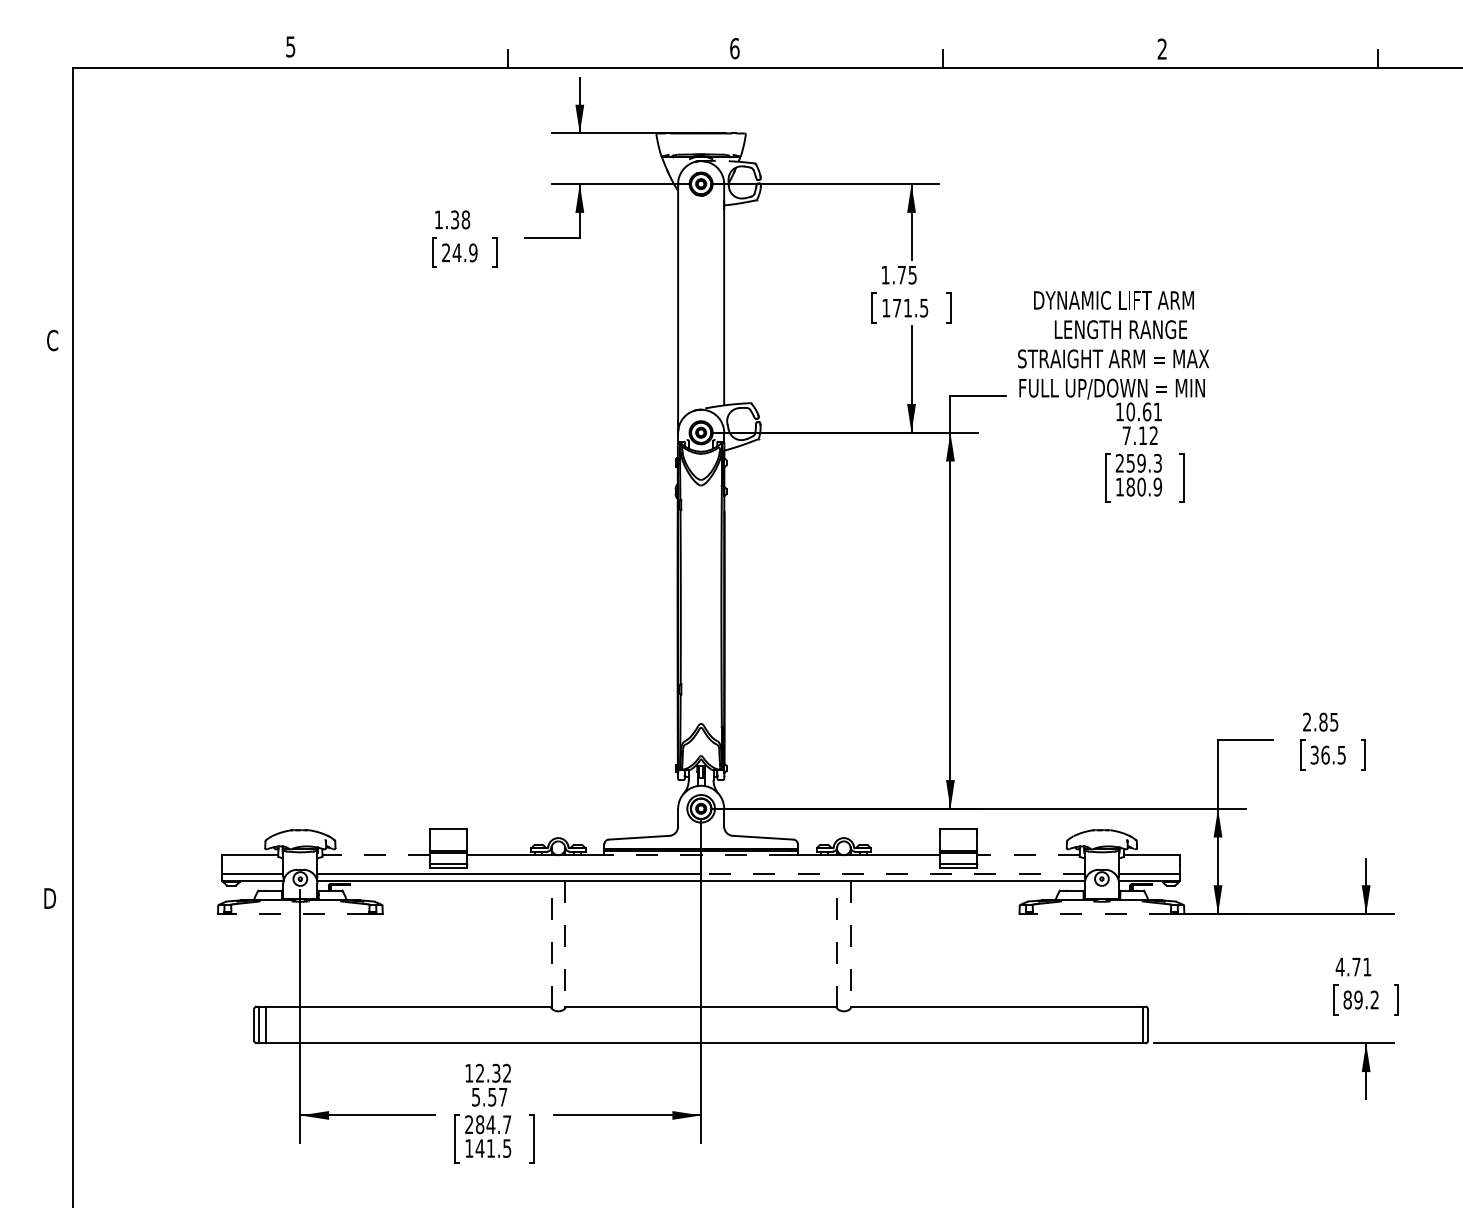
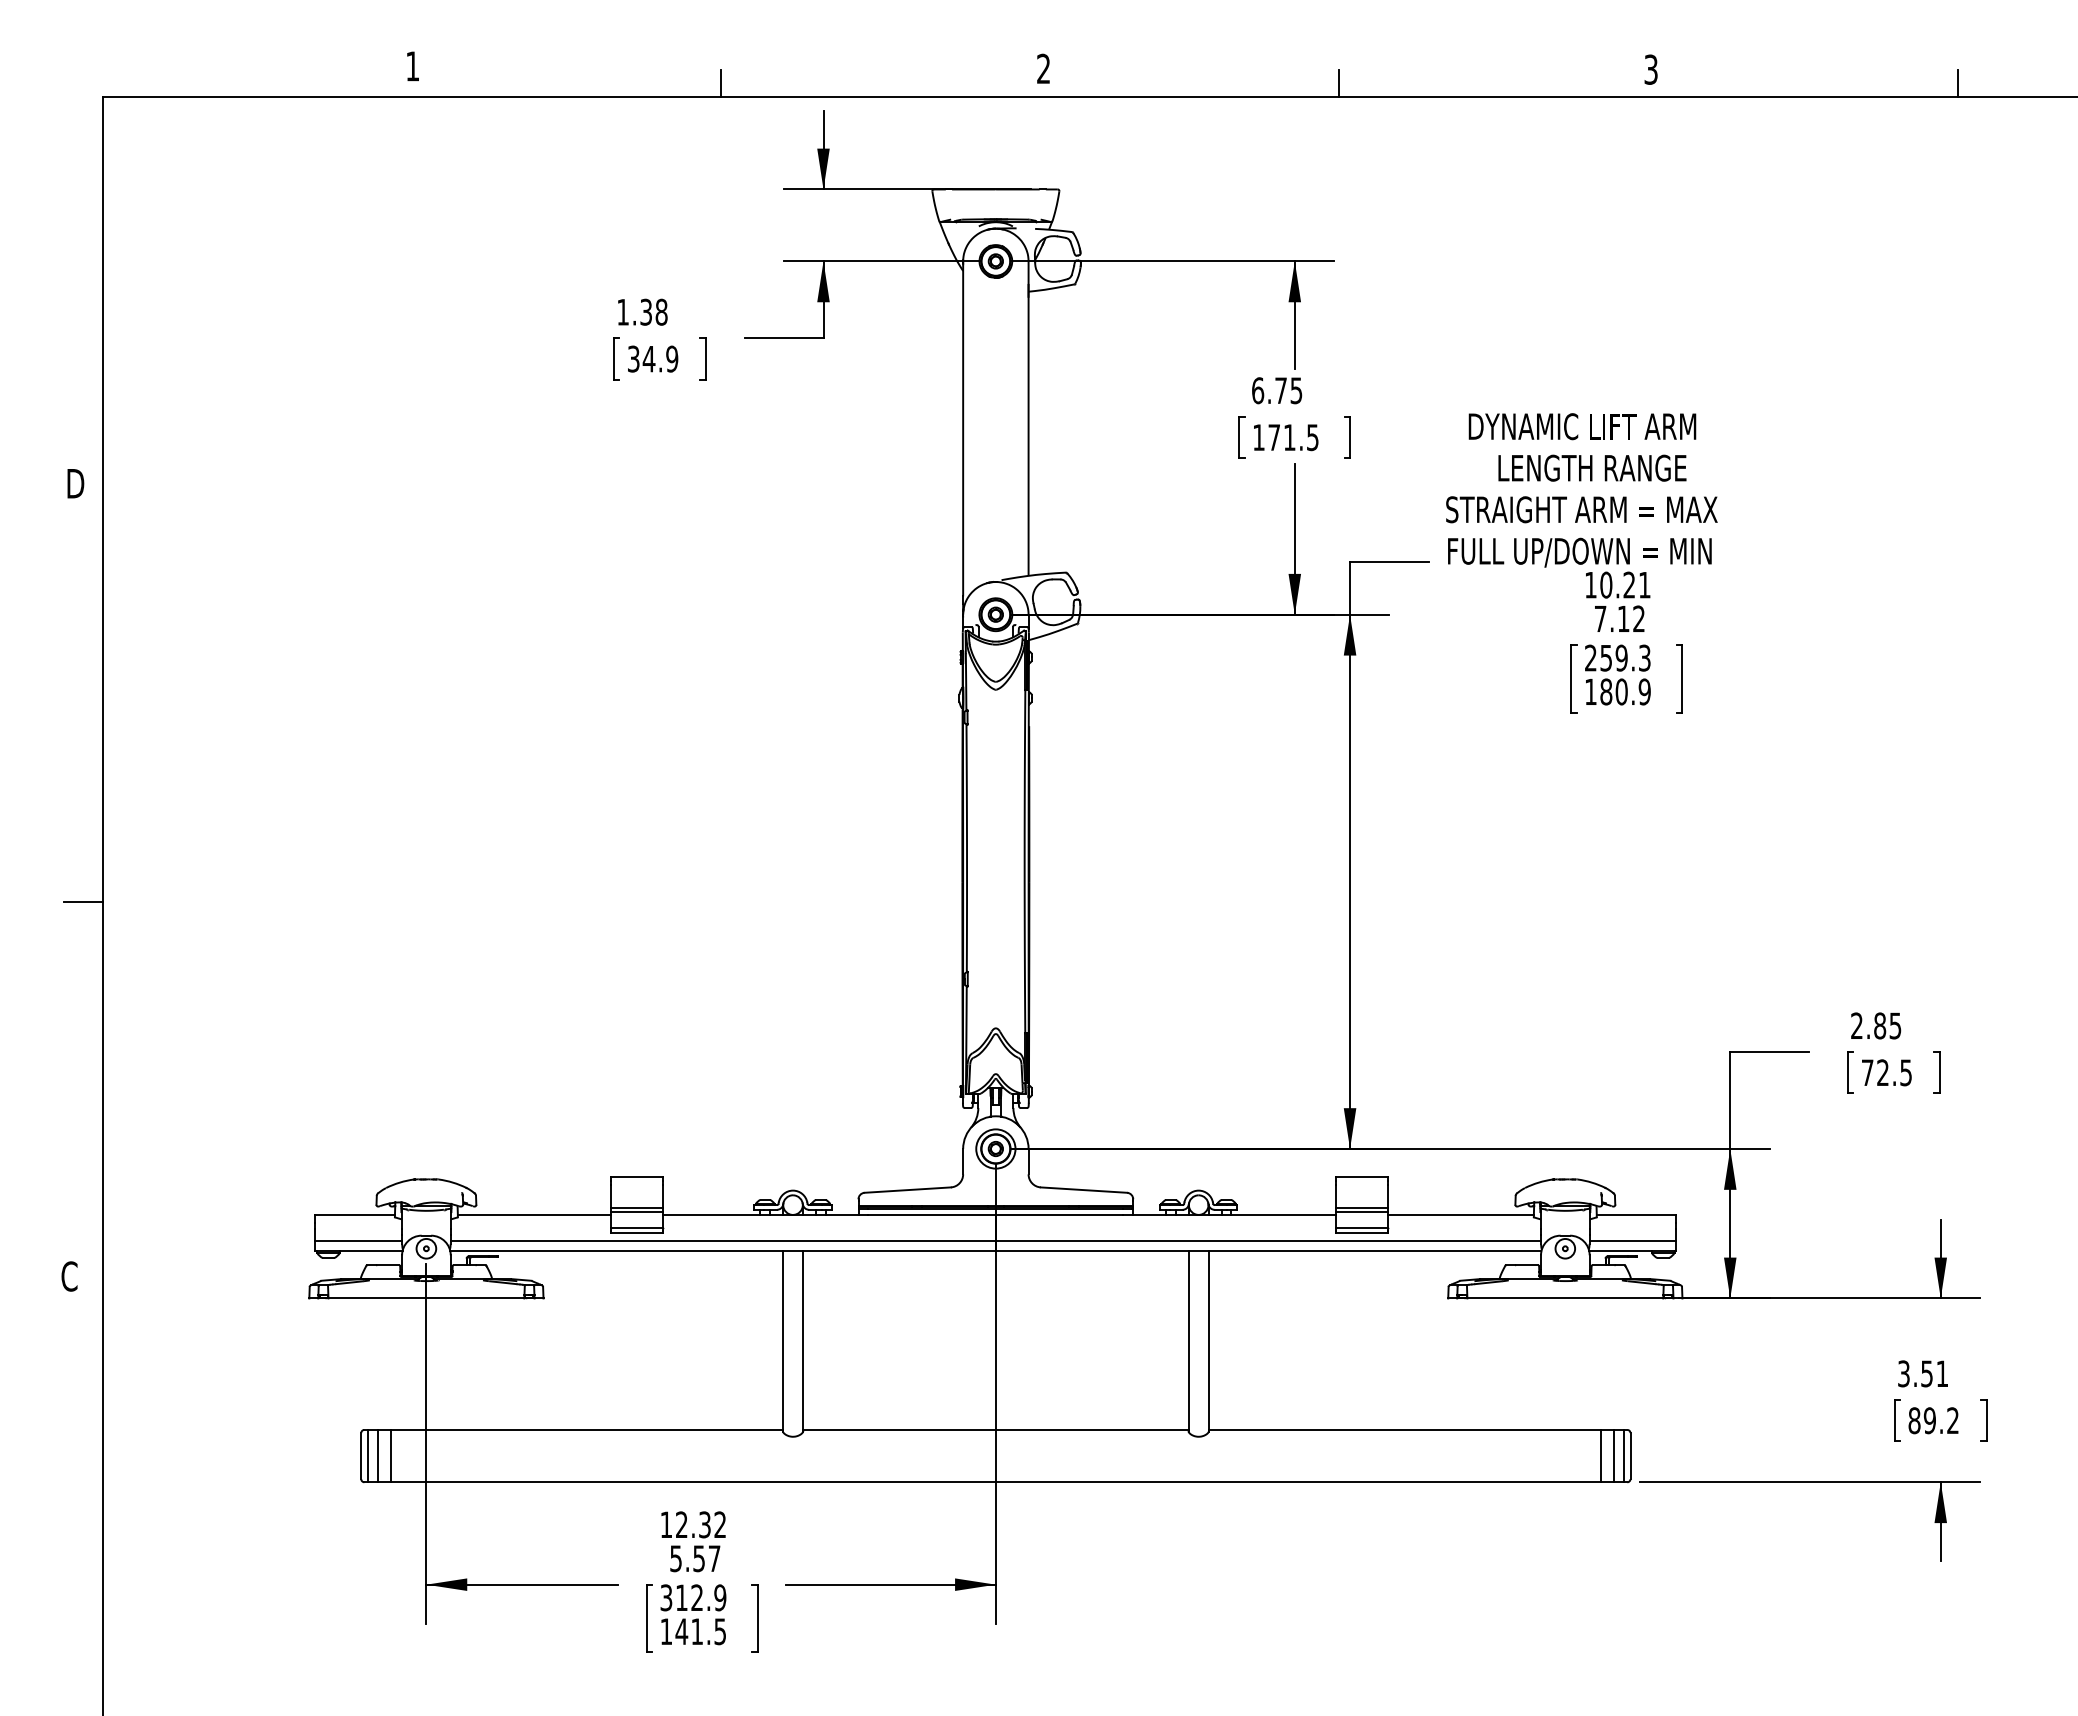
text: (290, 46) -> (412, 66), 5 -> 1
text: (734, 48) -> (1043, 68), 6 -> 2
text: (1161, 49) -> (1650, 69), 2 -> 3
text: (446, 253) -> (633, 359), 24.9 -> 34.9
text: (885, 274) -> (1258, 390), 1.75 -> 6.75
text: (53, 340) -> (75, 483), C -> D
text: (1147, 411) -> (1629, 584), 10.61 -> 10.21
line: (59, 634) -> (83, 901), added
text: (1320, 754) -> (1875, 1072), 36.5 -> 72.5
line: (376, 854) -> (534, 1214), dashed -> solid
line: (700, 854) -> (995, 1214), dashed -> solid
line: (1028, 854) -> (1460, 1214), dashed -> solid
line: (893, 873) -> (1268, 1241), dashed -> solid
text: (49, 898) -> (70, 1276), D -> C
line: (300, 914) -> (426, 1298), dashed -> solid
line: (1102, 914) -> (1565, 1298), dashed -> solid
line: (551, 944) -> (783, 1341), dashed -> solid
line: (565, 944) -> (802, 1341), dashed -> solid
line: (836, 944) -> (1188, 1341), dashed -> solid
line: (850, 944) -> (1208, 1341), dashed -> solid
text: (1347, 966) -> (1914, 1373), 4.71 -> 3.51
line: (275, 1024) -> (390, 1455), added
line: (1127, 1024) -> (1601, 1455), added
line: (1136, 1024) -> (1614, 1455), added
text: (488, 1124) -> (693, 1597), 284.7 -> 312.9

